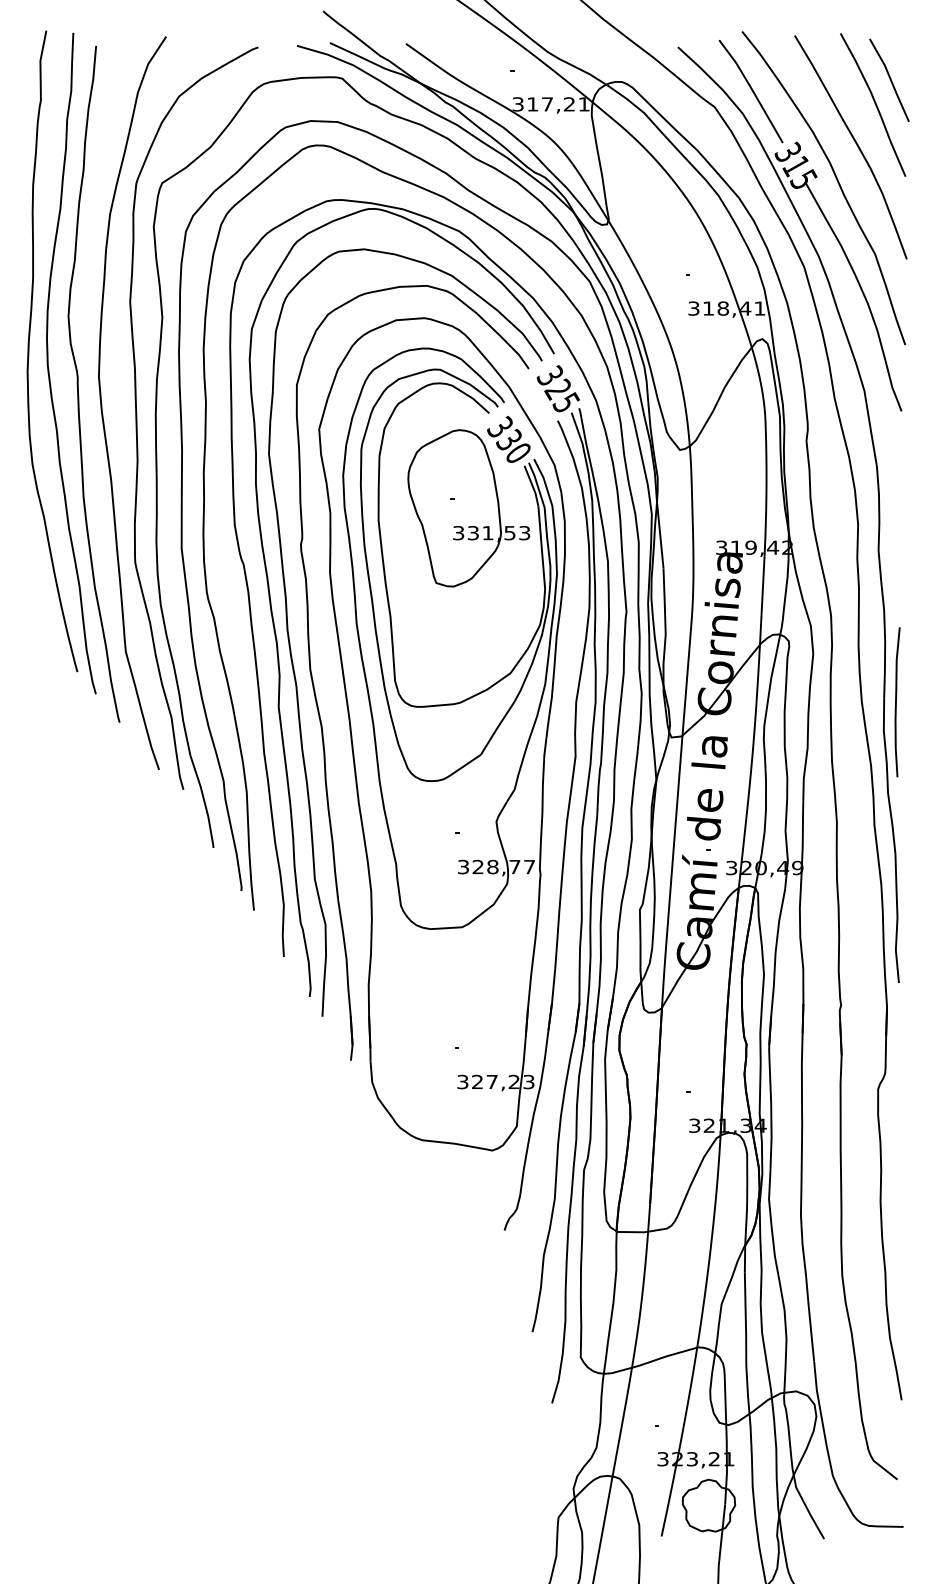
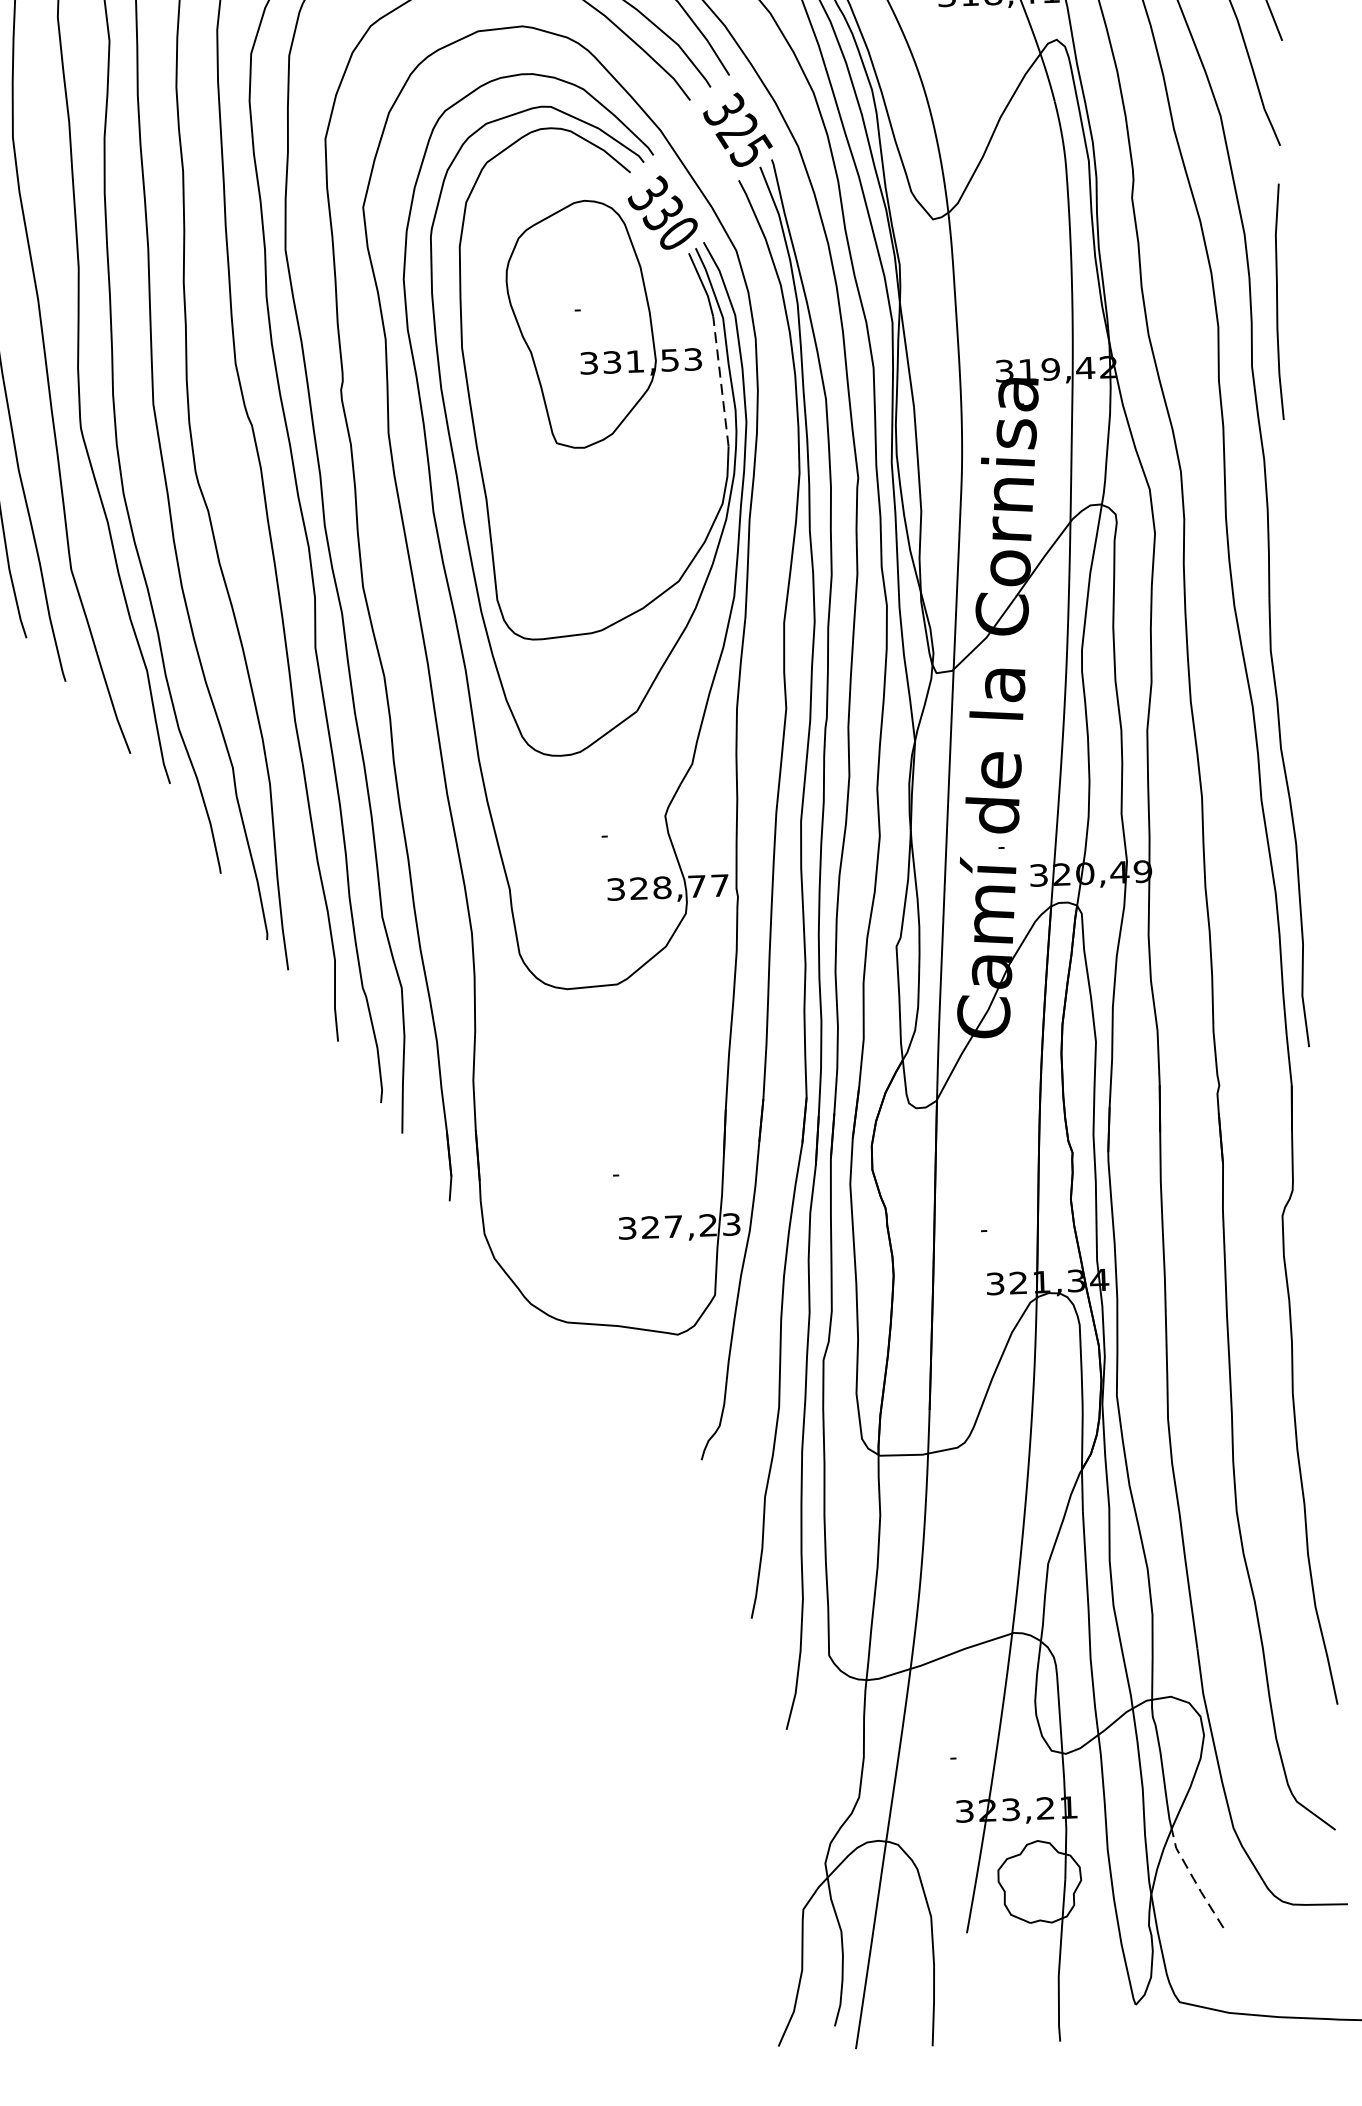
line: (541, 547) -> (720, 381), solid -> dashed
curve: (896, 702) -> (1277, 302), moved
line: (806, 1507) -> (1193, 1879), solid -> dashed

